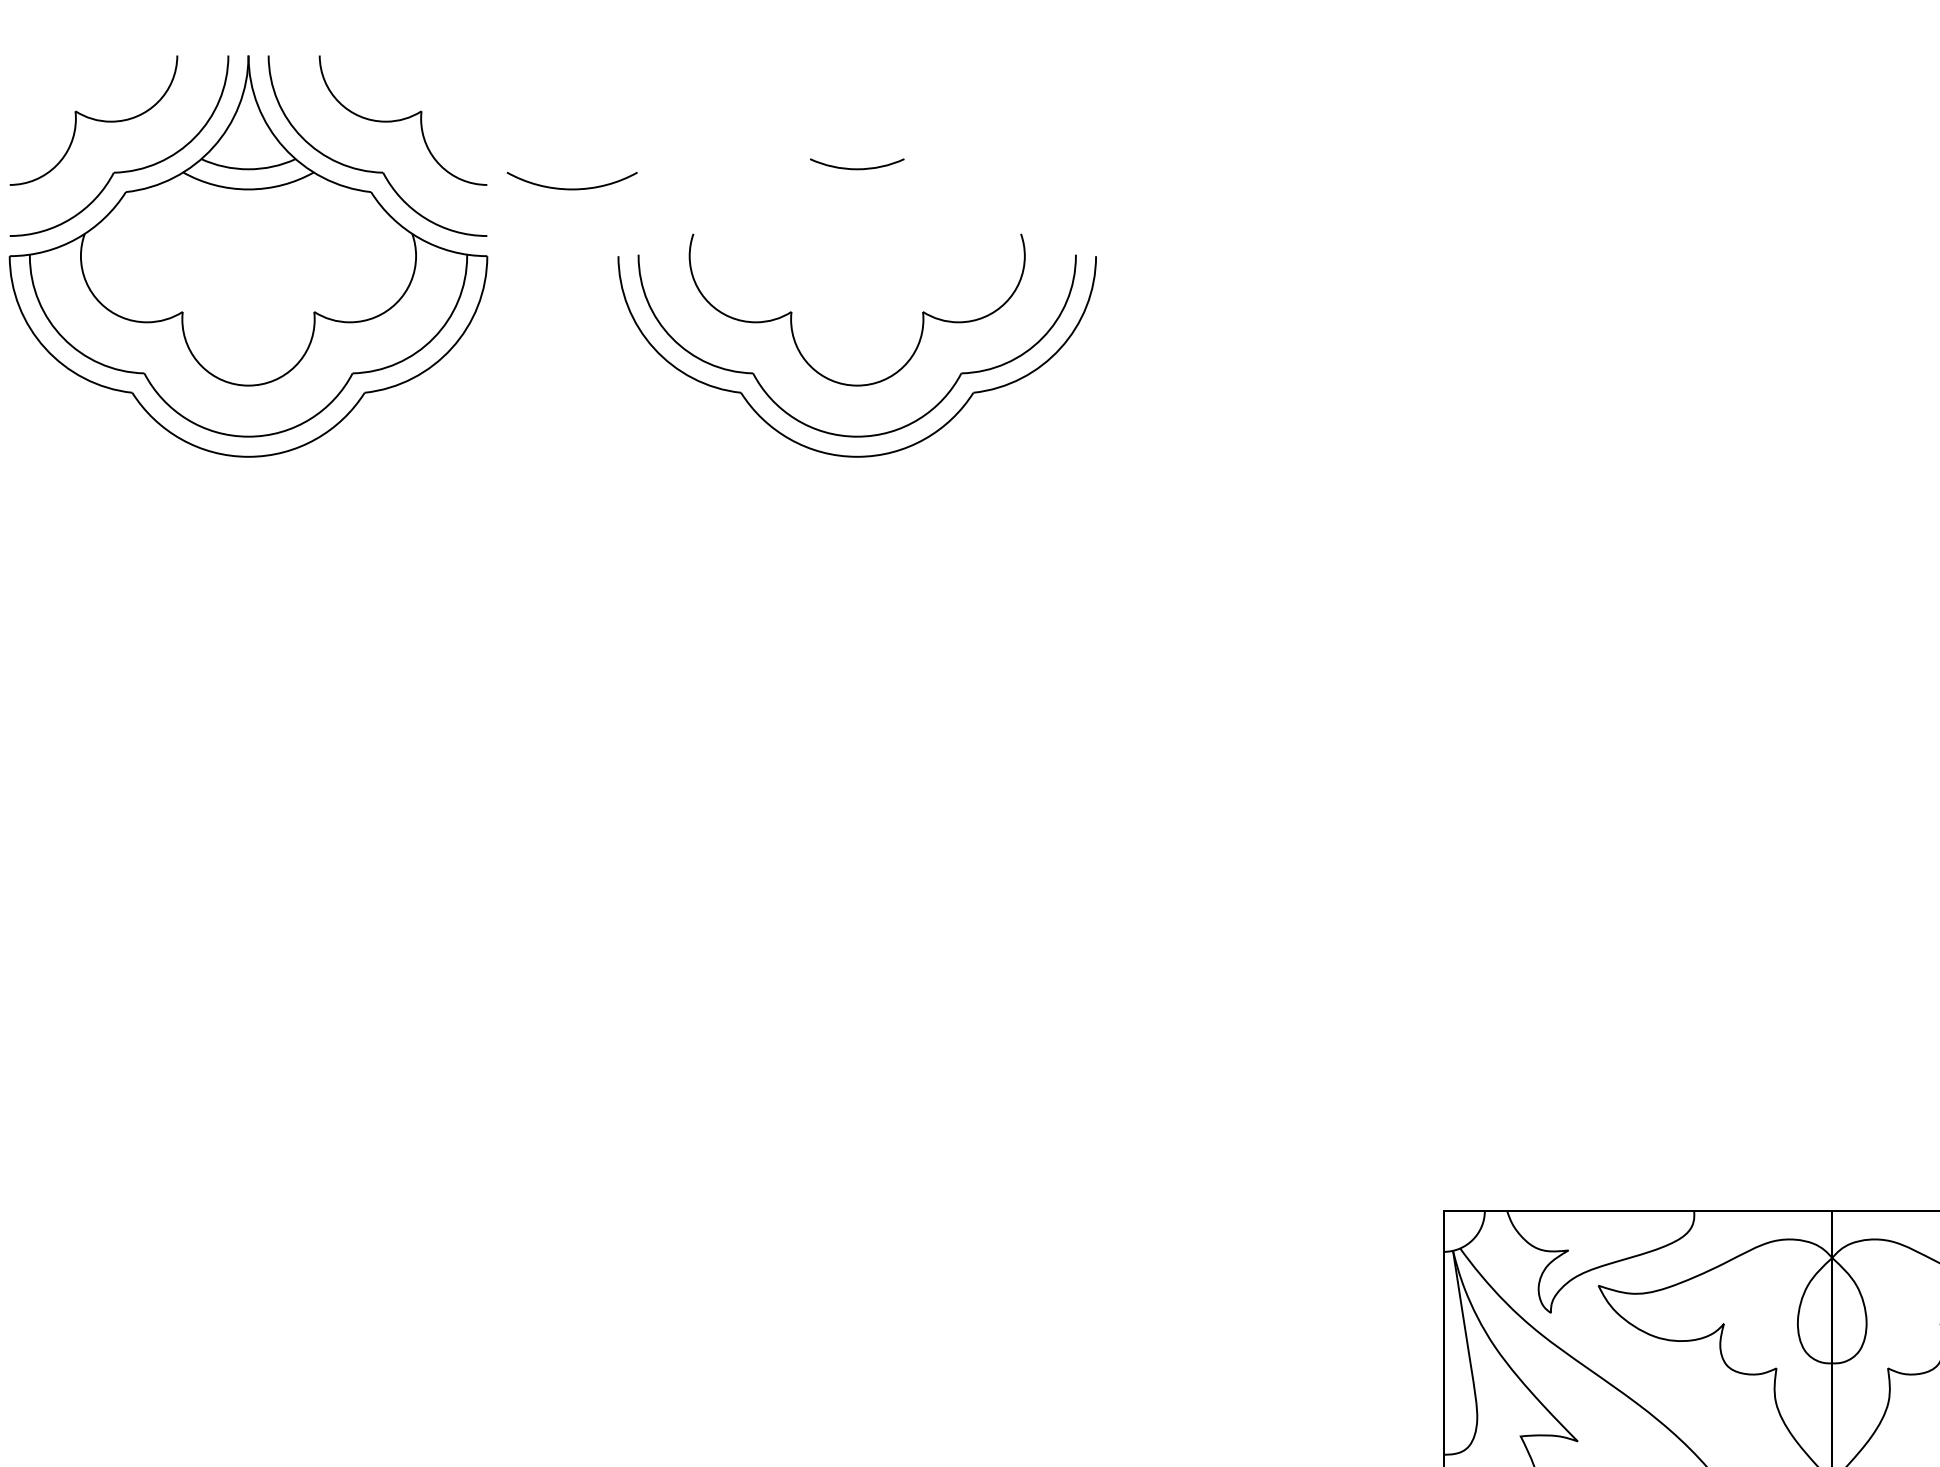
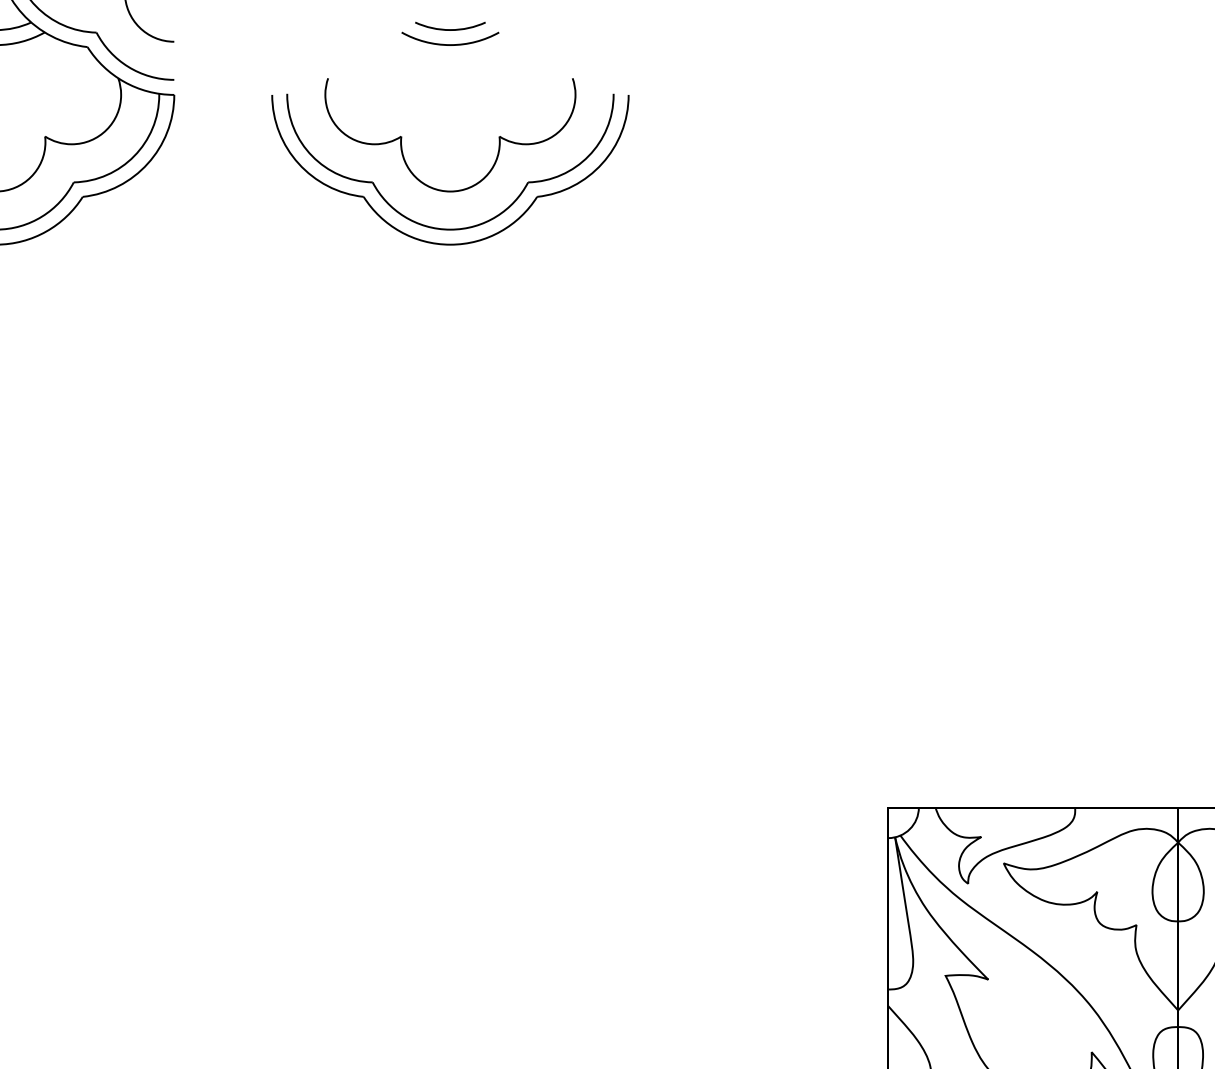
curve: (571, 188) -> (449, 44), moved

